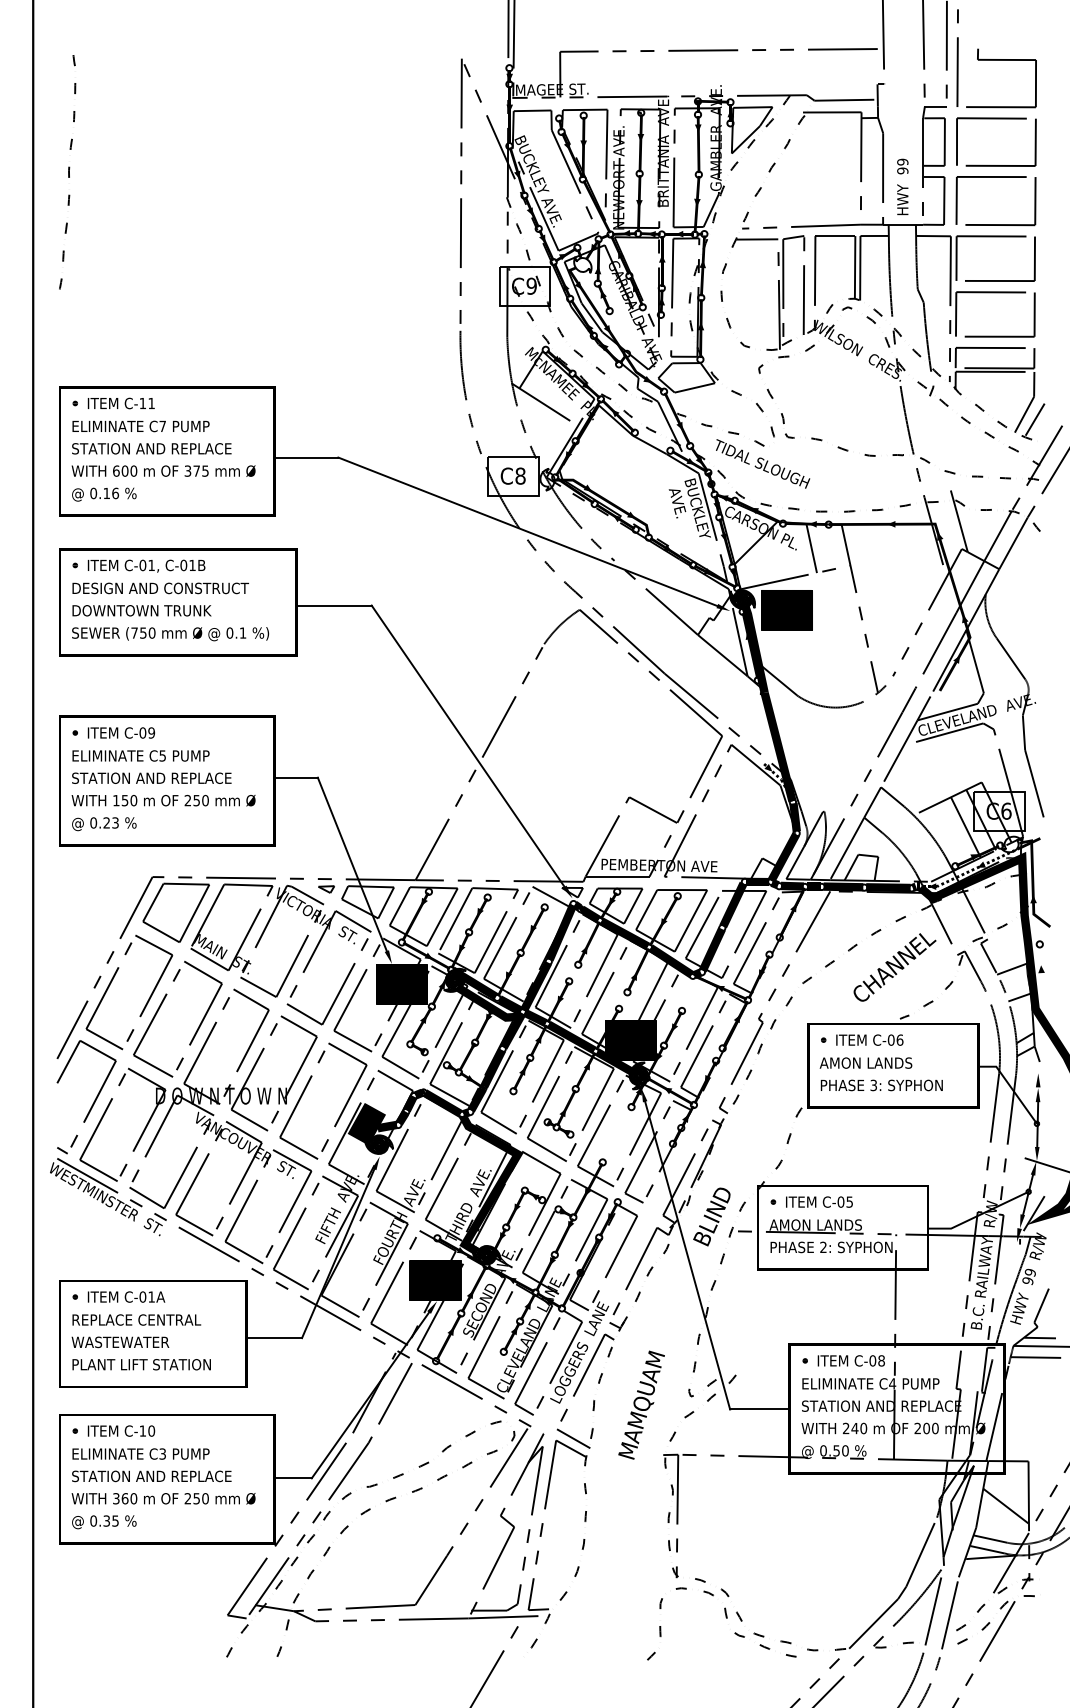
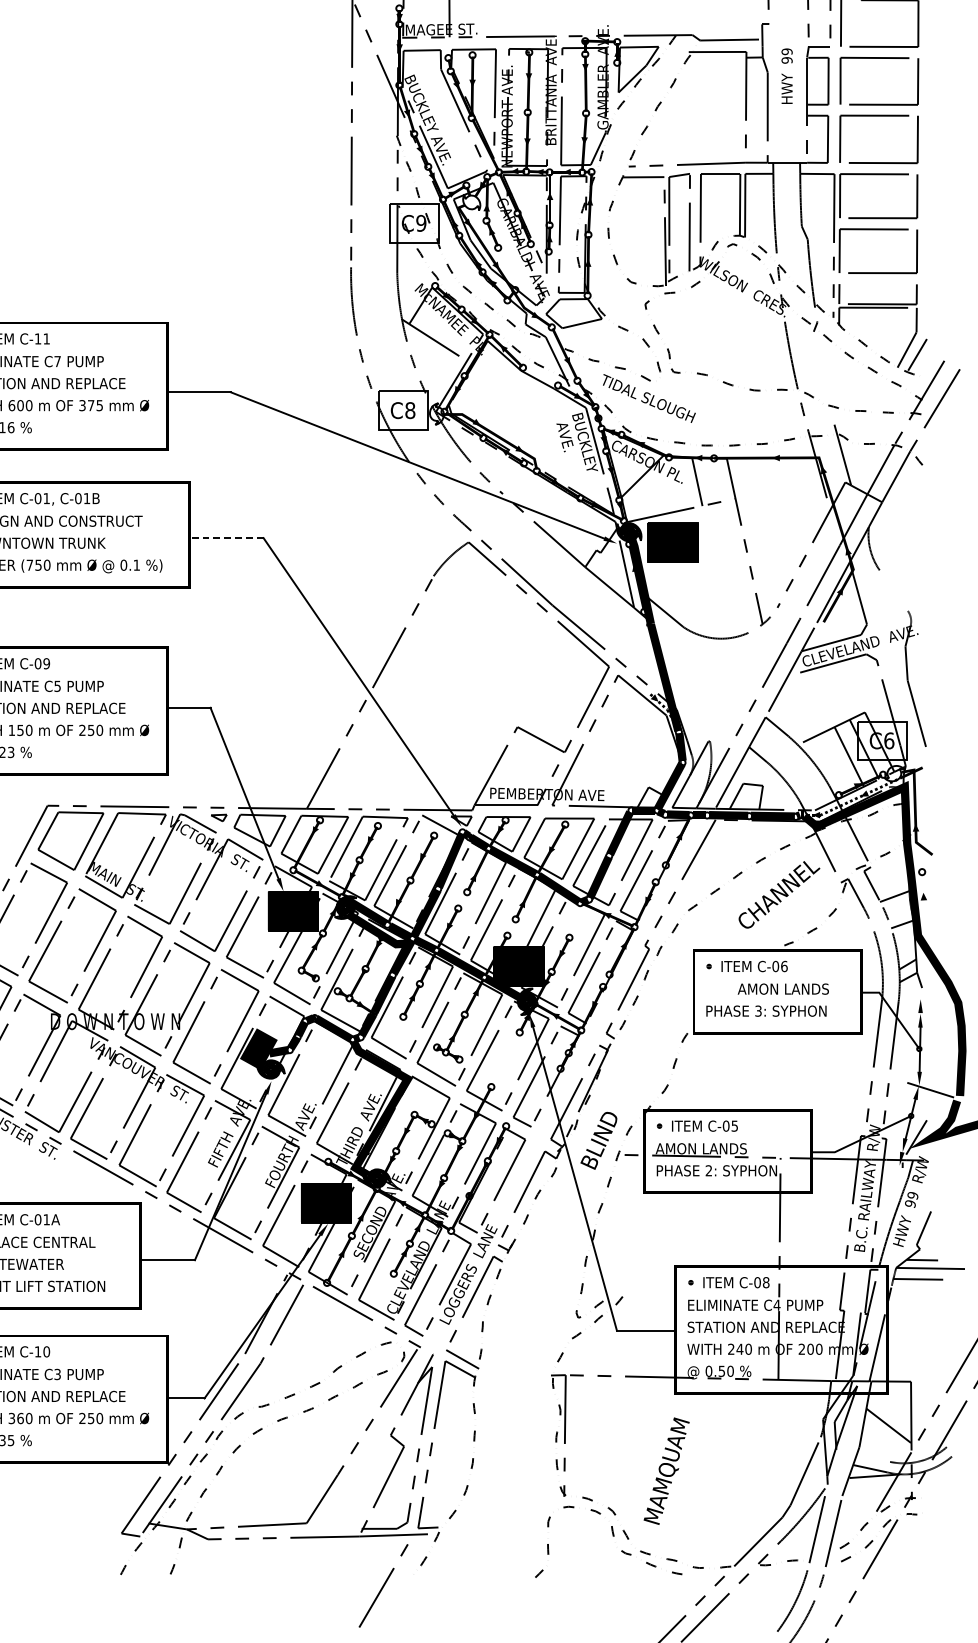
text: (902, 186) -> (786, 75), moved
line: (994, 347) -> (877, 283), removed
line: (333, 605) -> (225, 538), solid -> dashed
line: (1010, 658) -> (893, 590), removed
text: (865, 1062) -> (782, 988), moved
text: (641, 1404) -> (666, 1470), moved
line: (990, 1538) -> (873, 1457), removed

